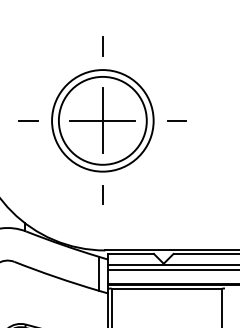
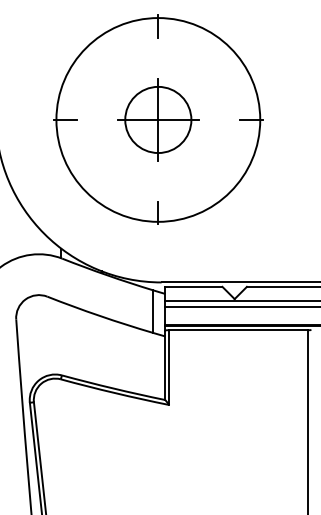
circle: (102, 120) -> (158, 119), size x0.6
circle: (102, 120) -> (158, 119), size x1.6

